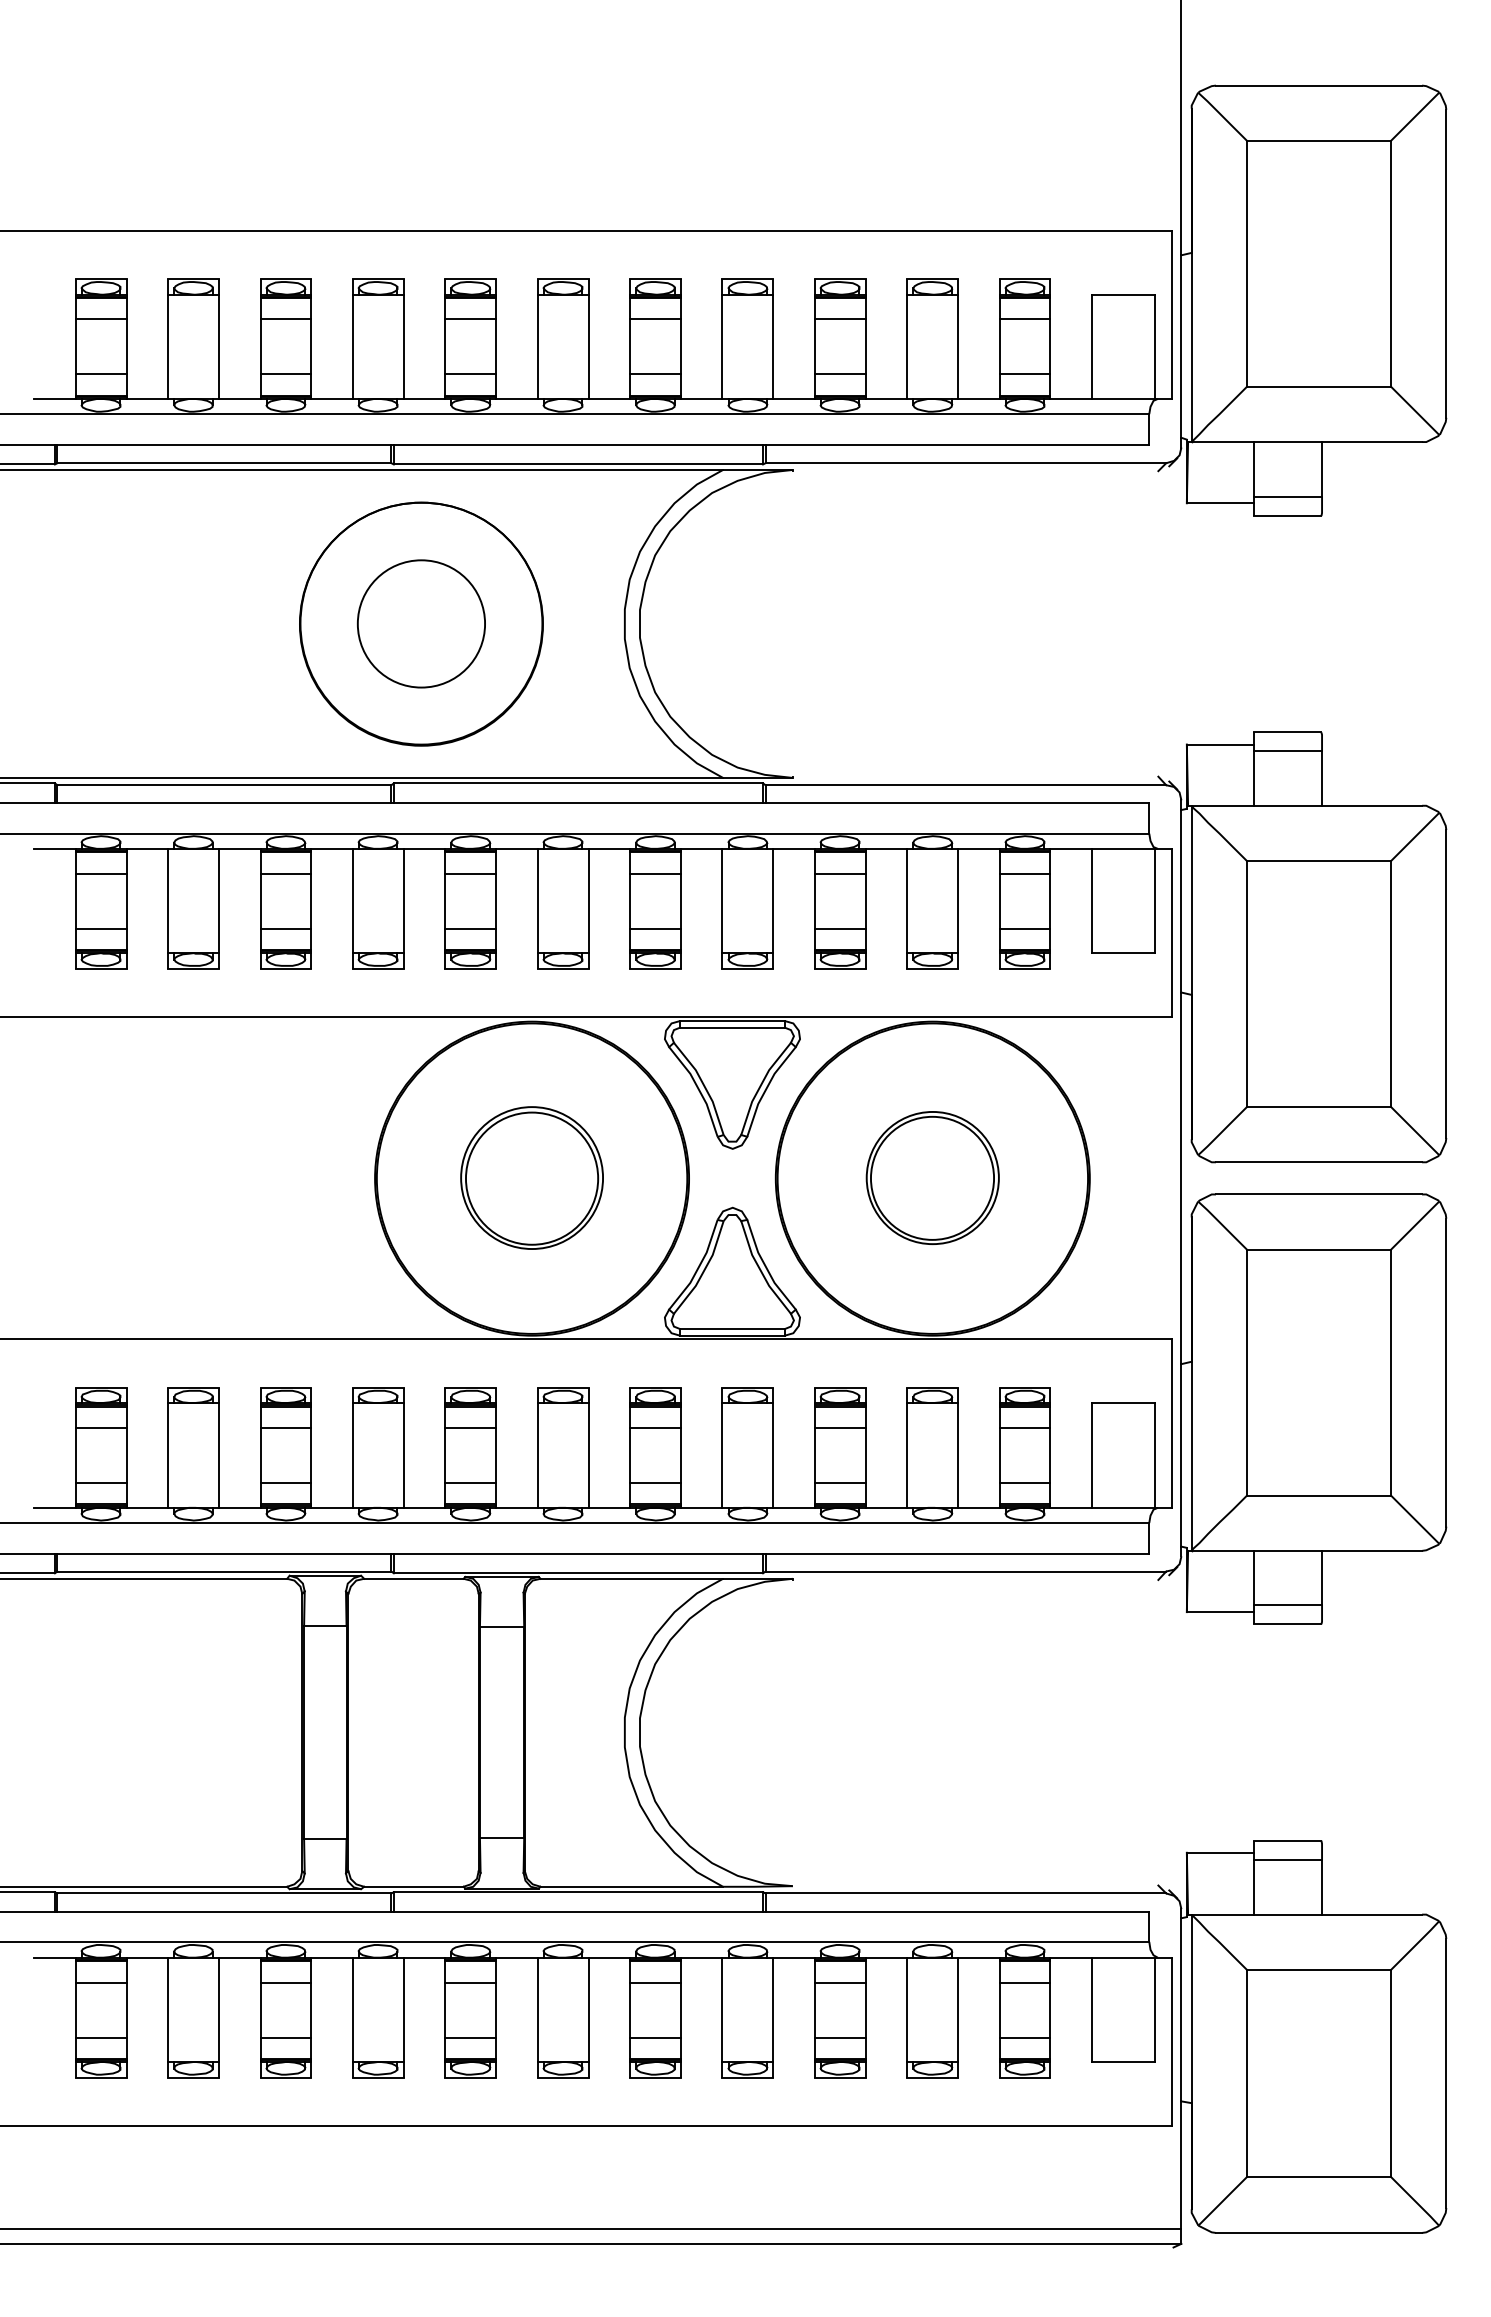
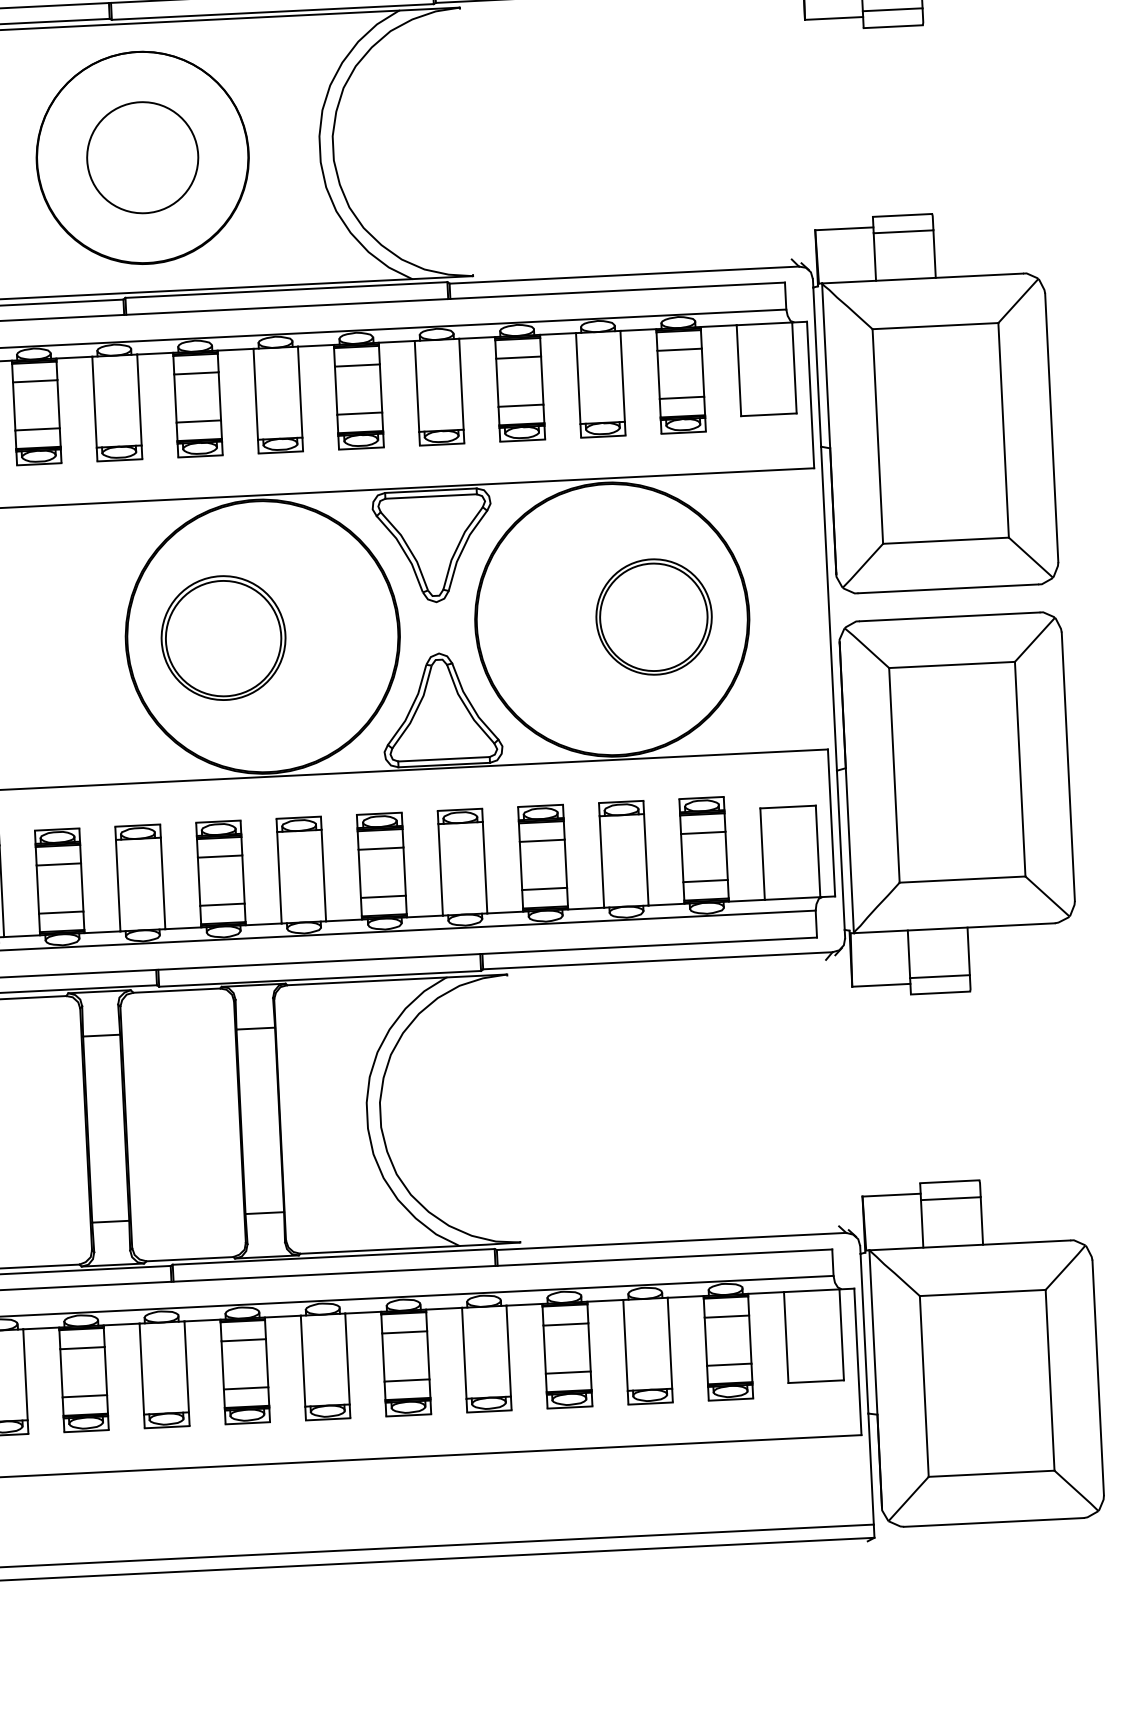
part: (531, 1177) -> (223, 637), moved
part: (932, 1177) -> (653, 616), moved

